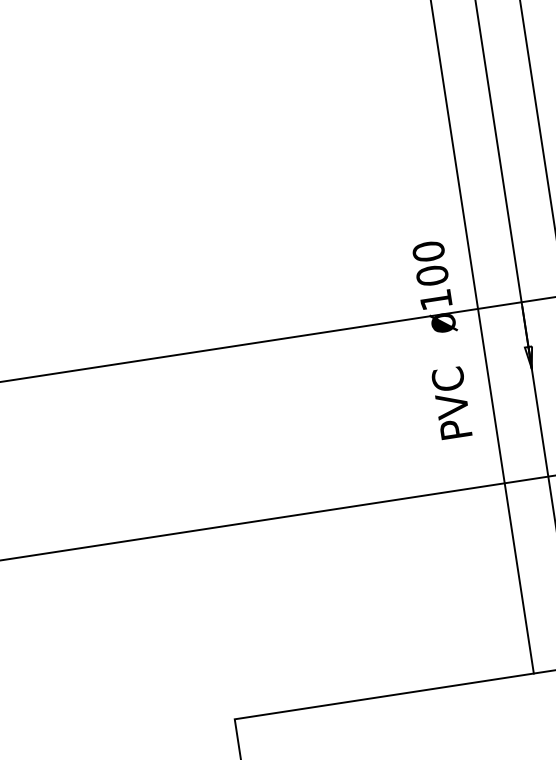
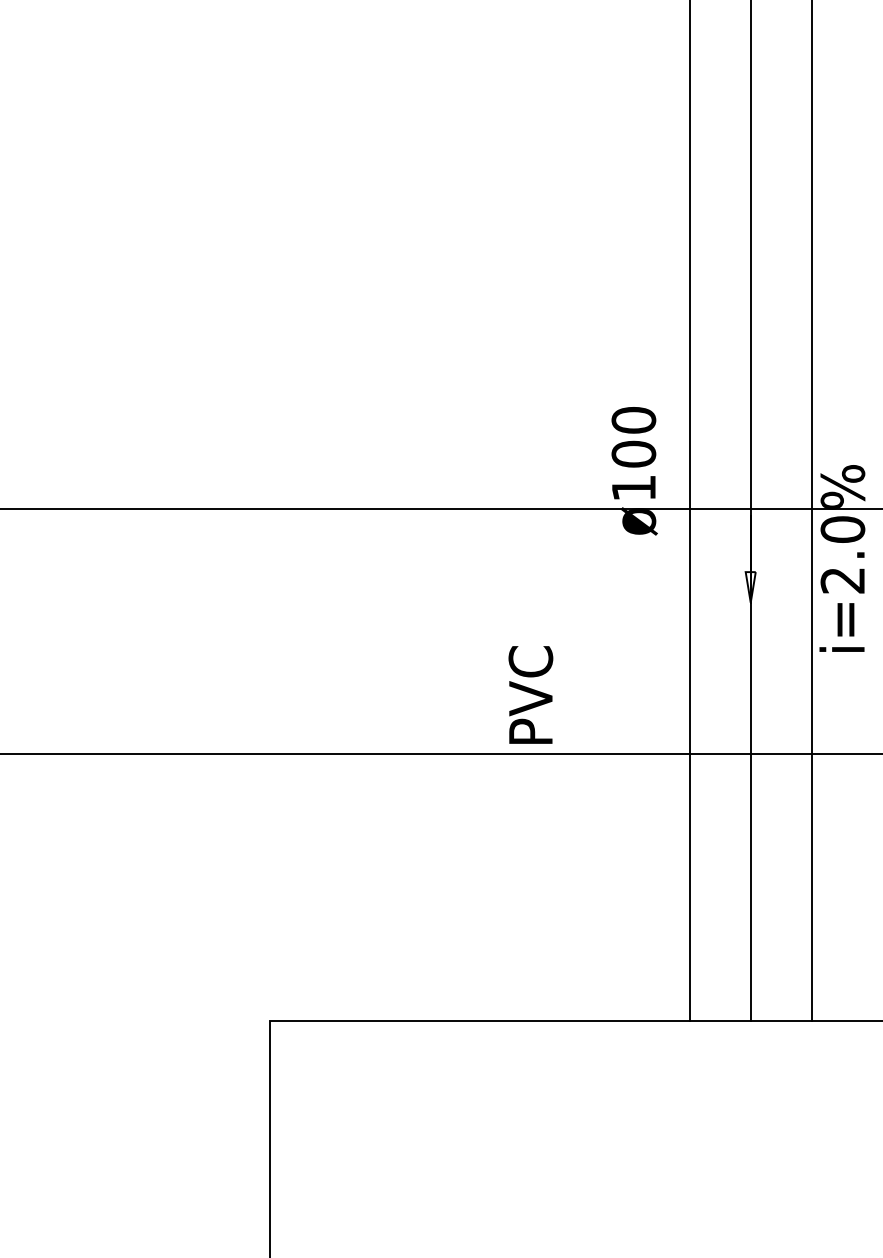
text: (451, 402) -> (530, 694), moved

